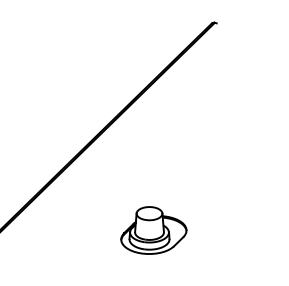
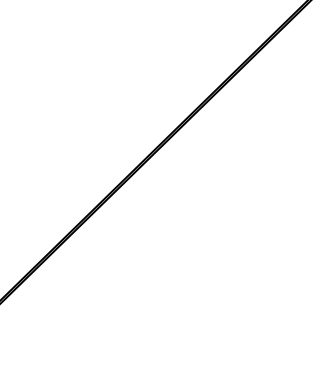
part: (153, 230) -> (252, 275), removed

